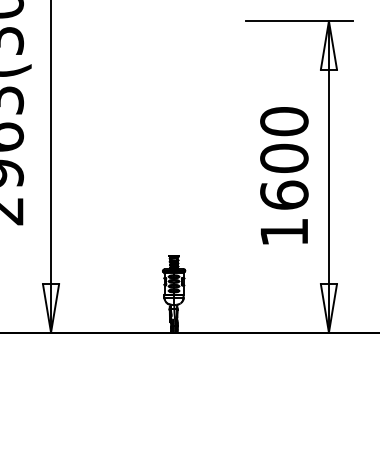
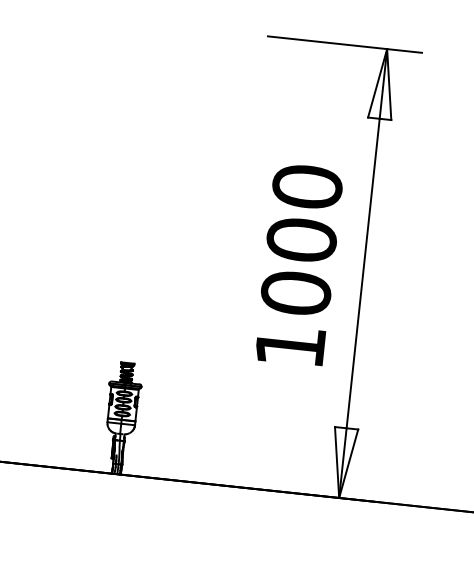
text: (284, 194) -> (296, 292), 1600 -> 1000

